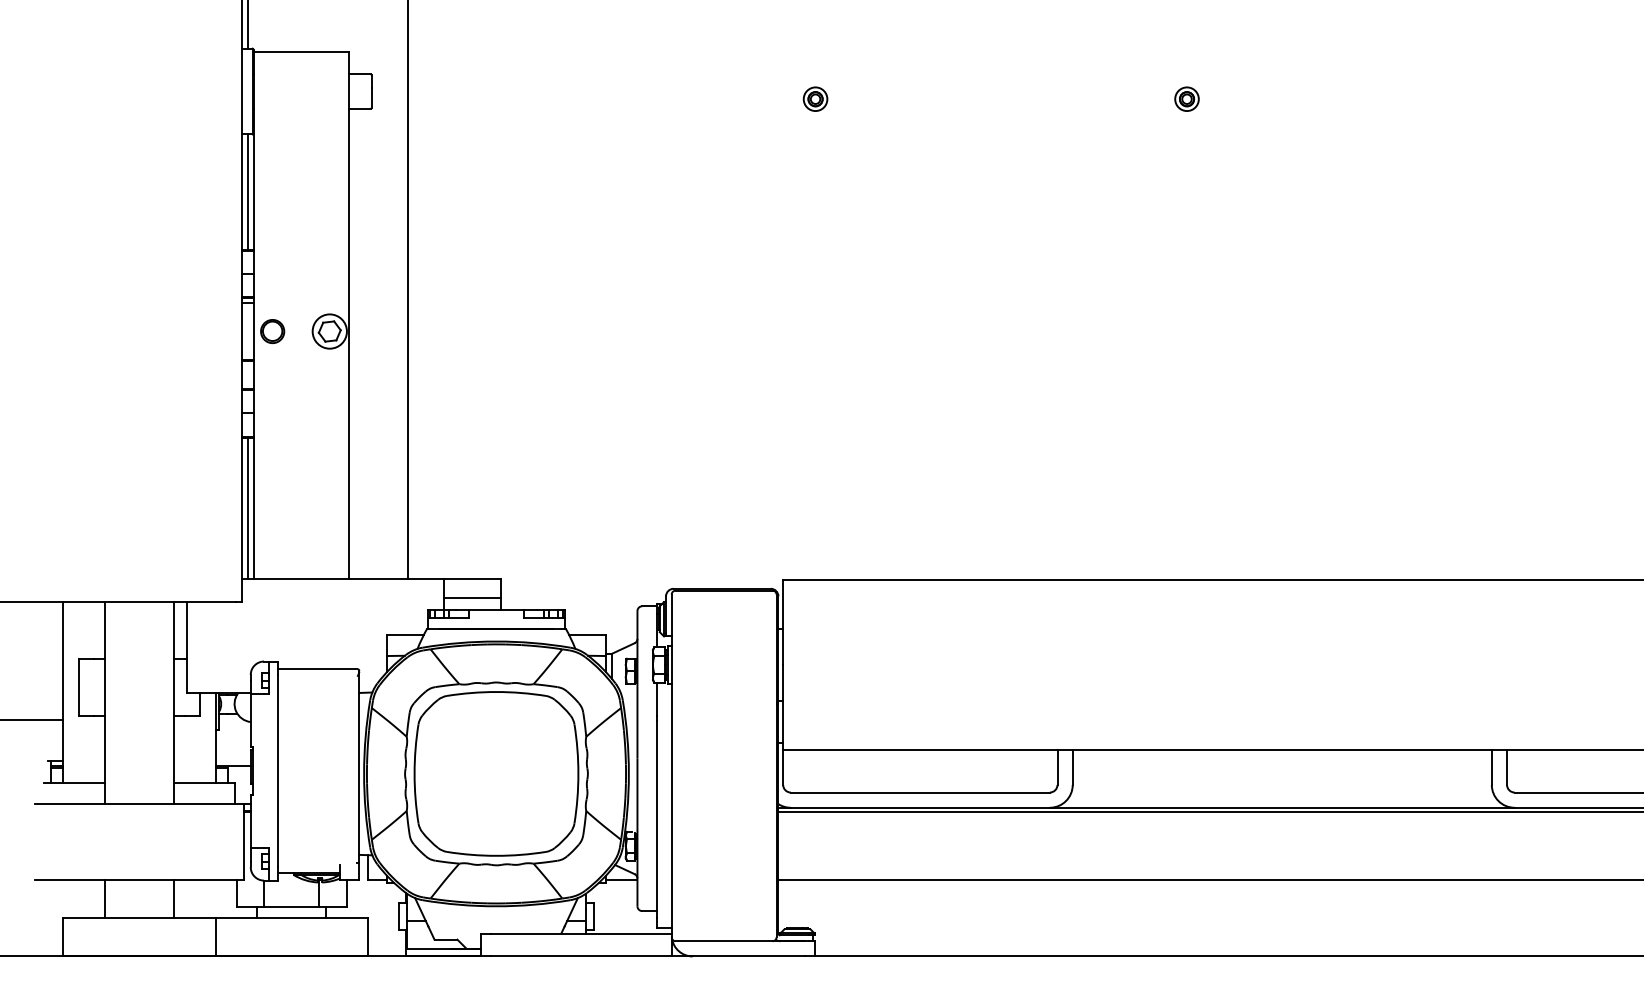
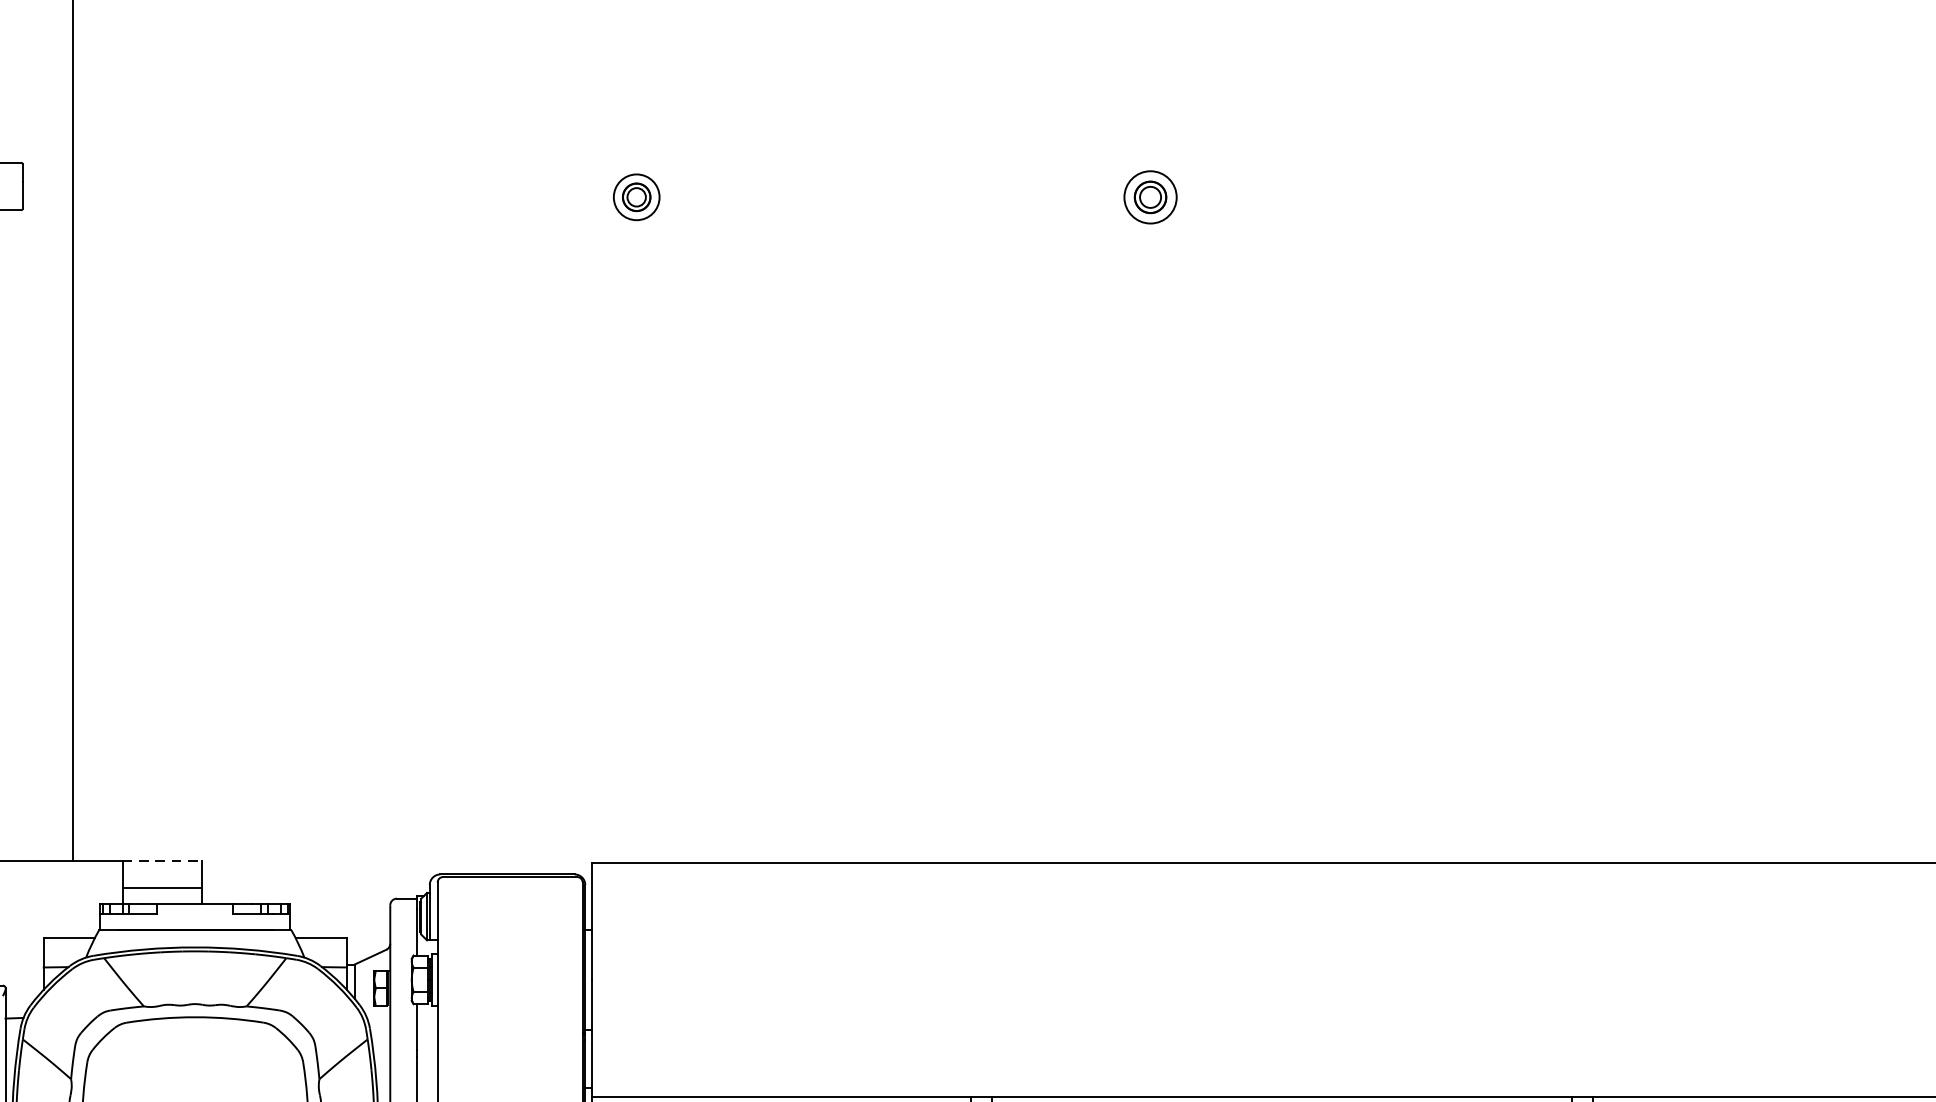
part: (815, 98) -> (636, 196), size x1.4
part: (1186, 98) -> (1149, 196), size x1.6
line: (472, 579) -> (162, 861), solid -> dashed

